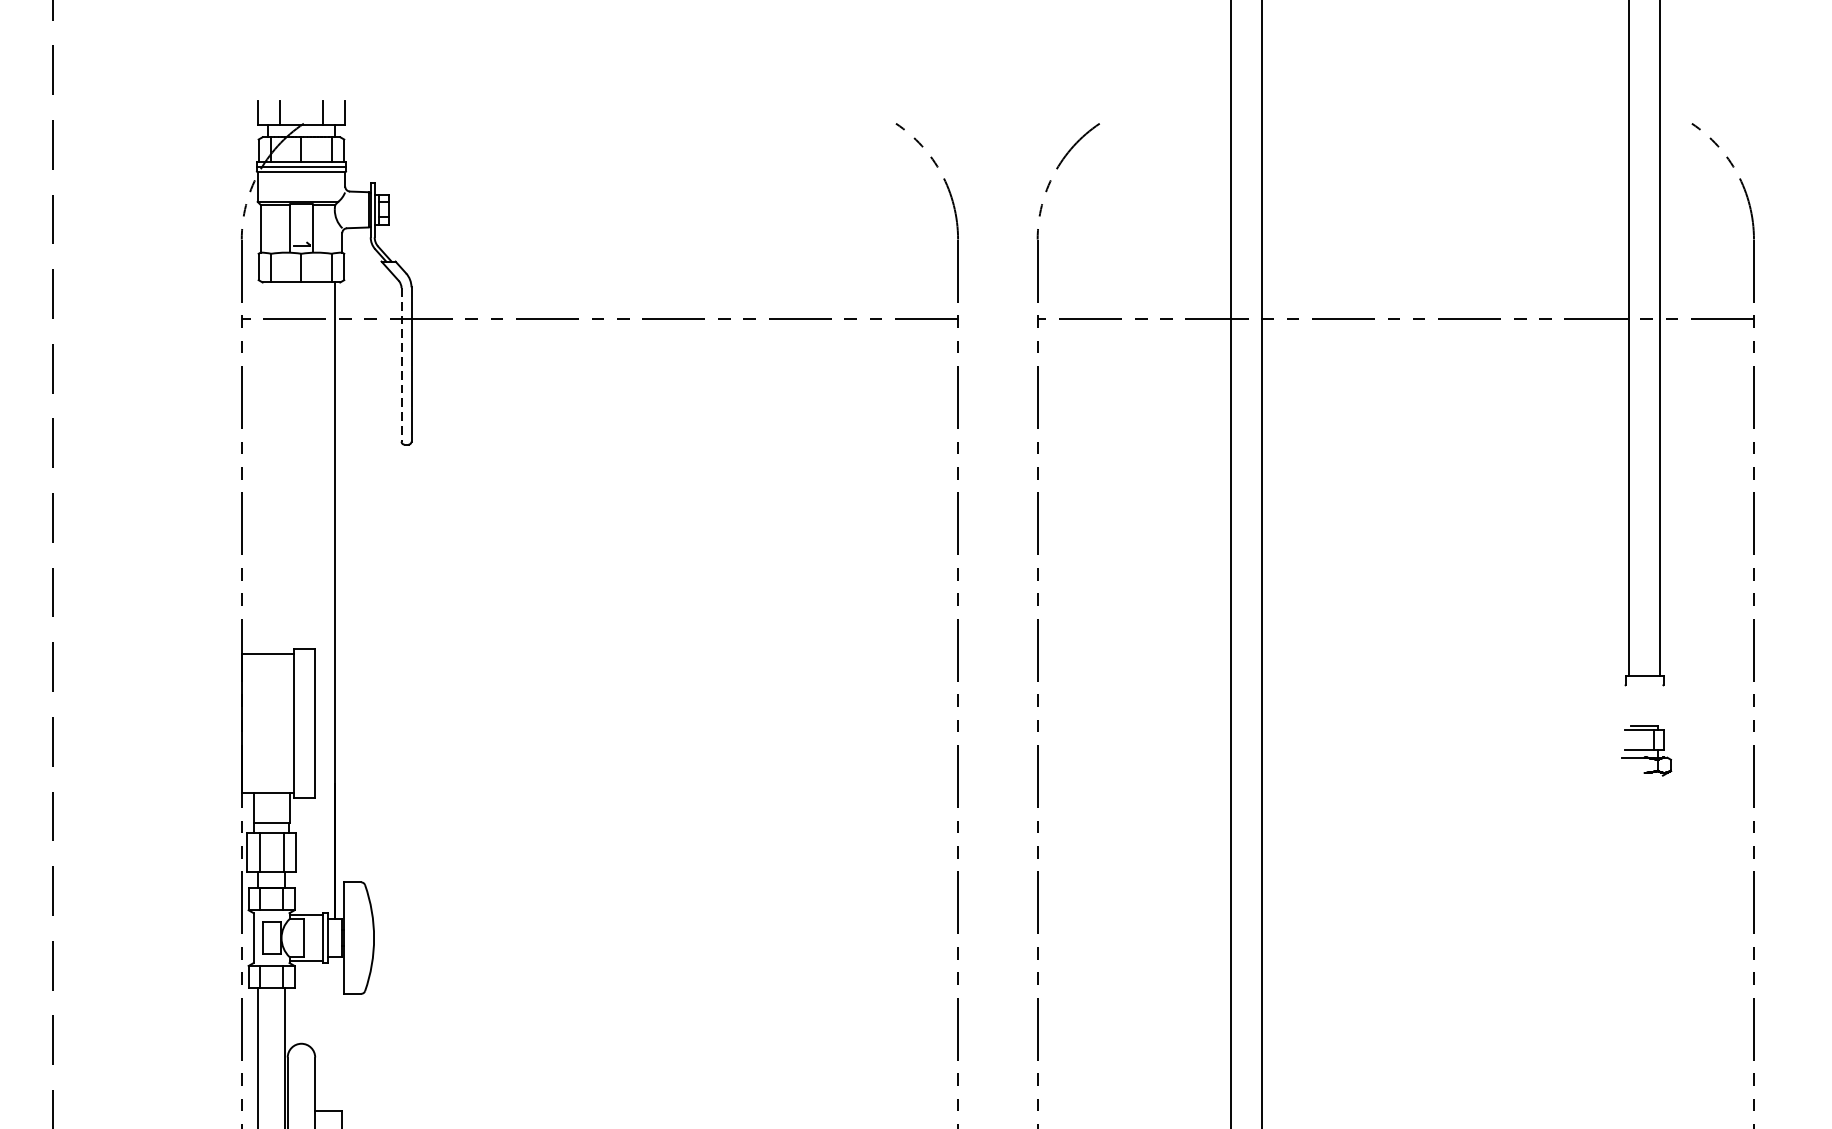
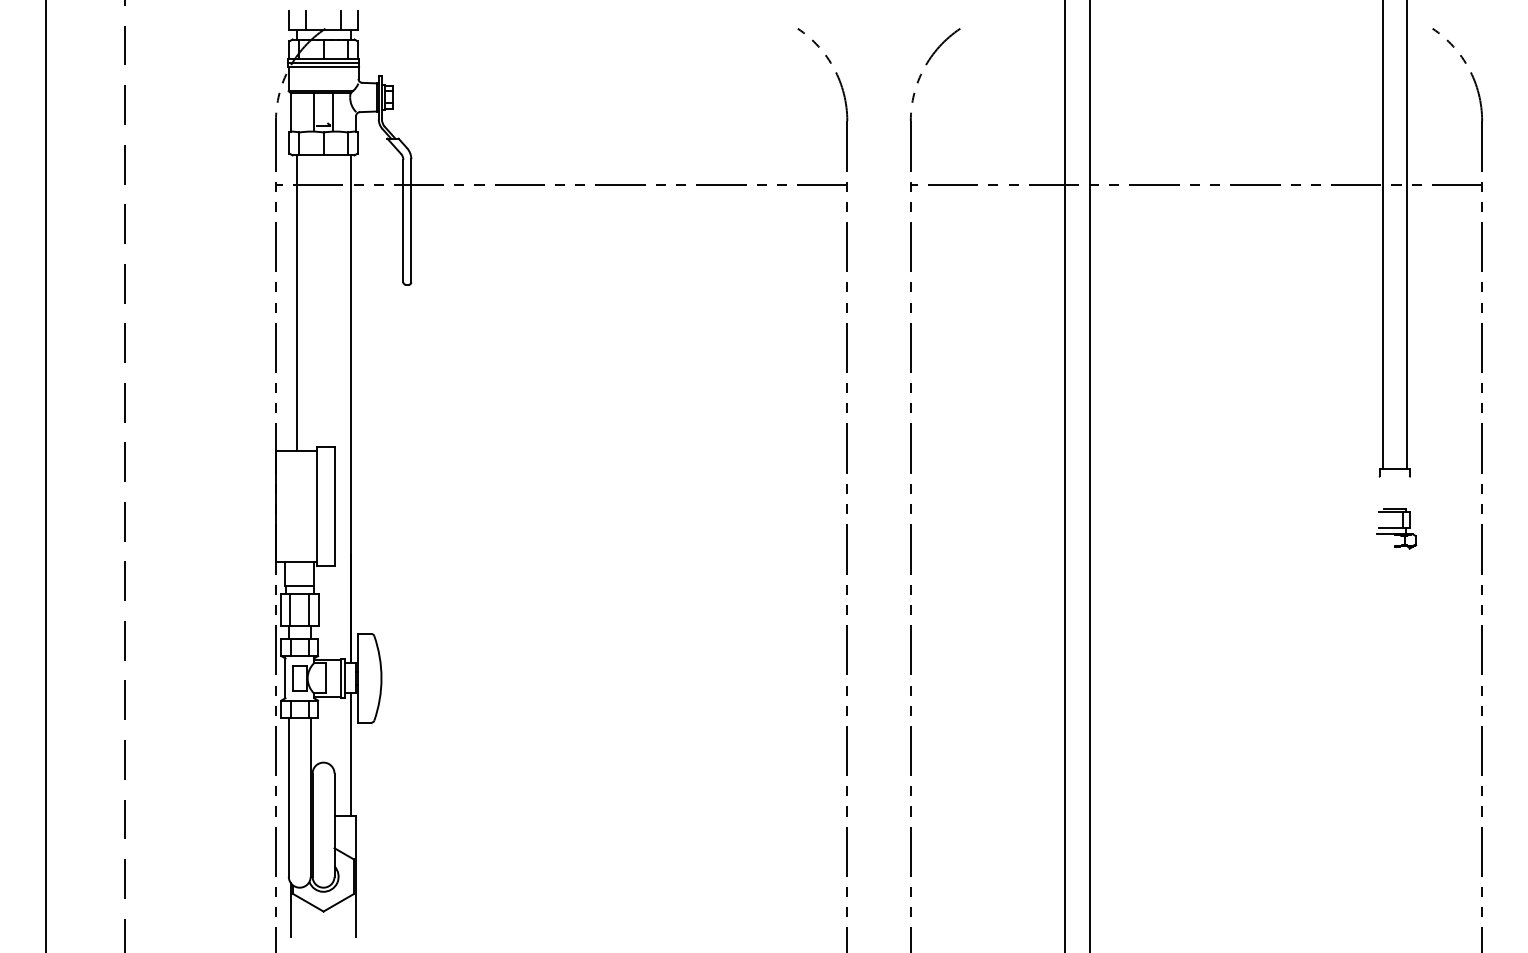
line: (401, 365) -> (403, 221), dashed -> solid
line: (267, 468) -> (296, 303), added
line: (335, 1033) -> (350, 754), added

